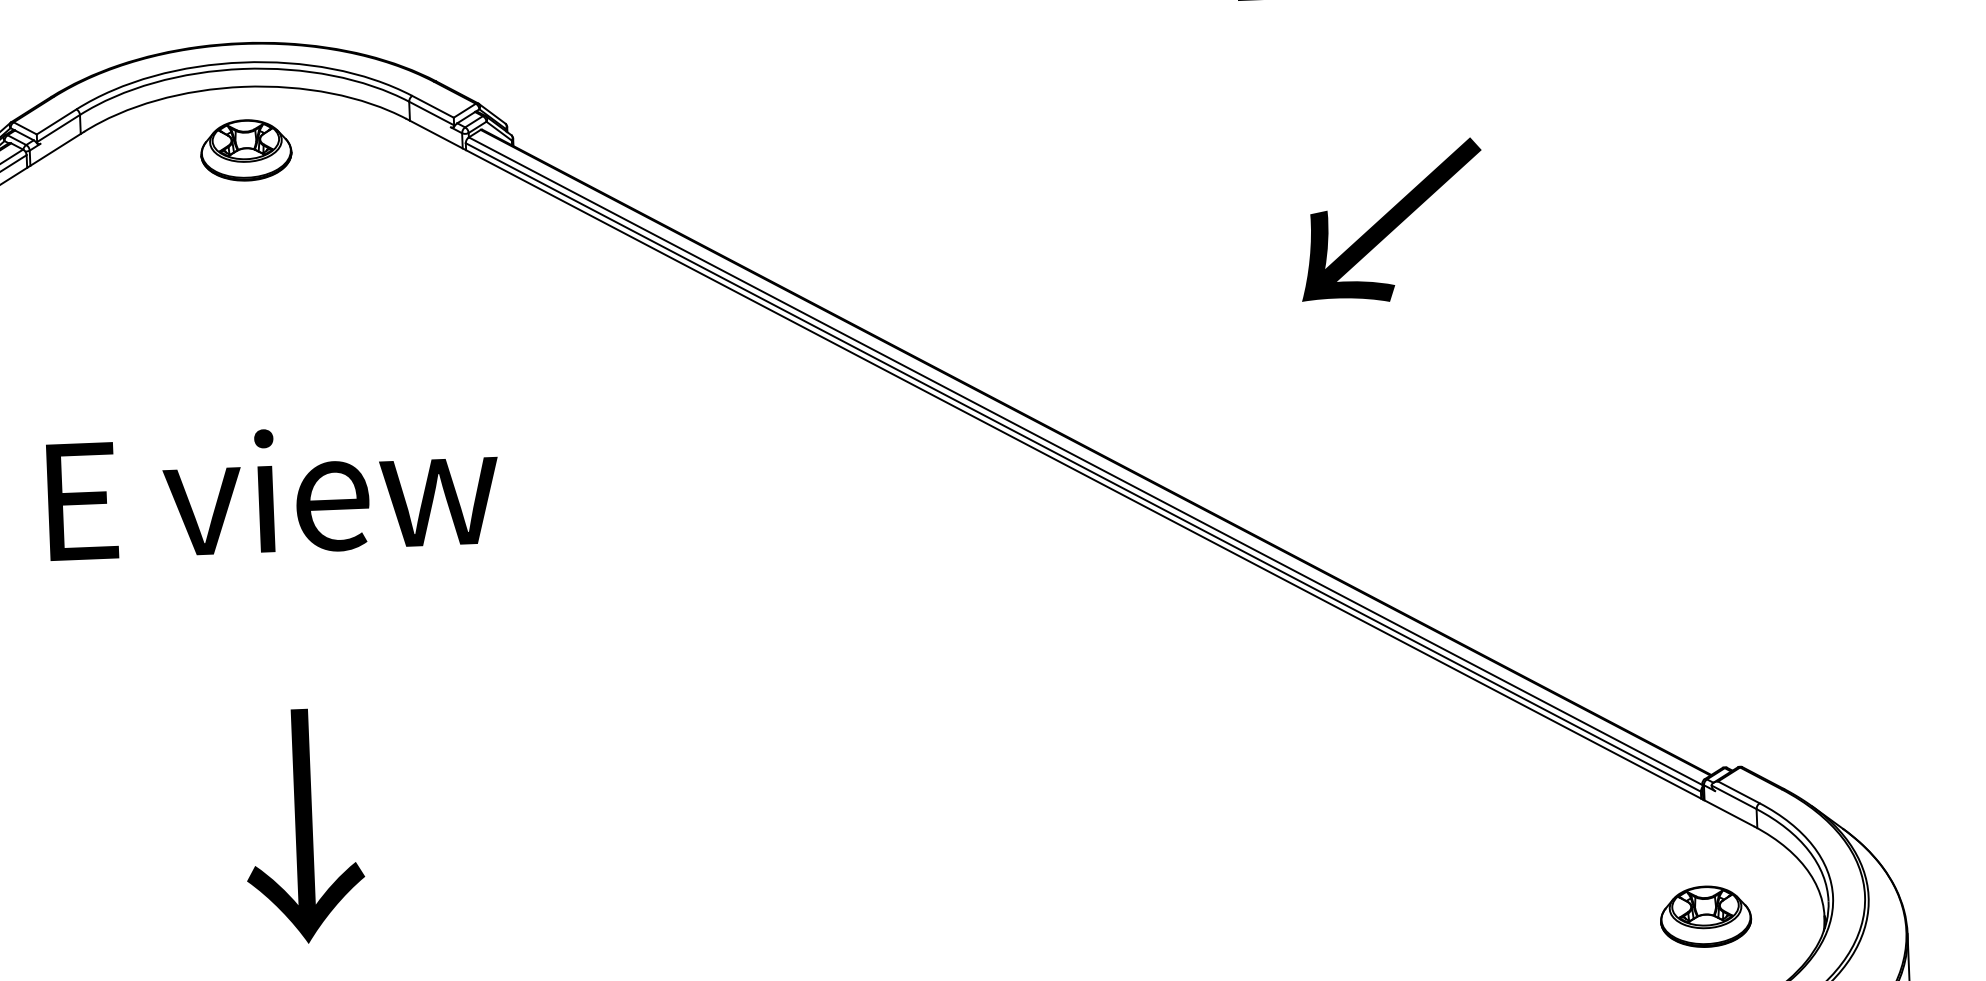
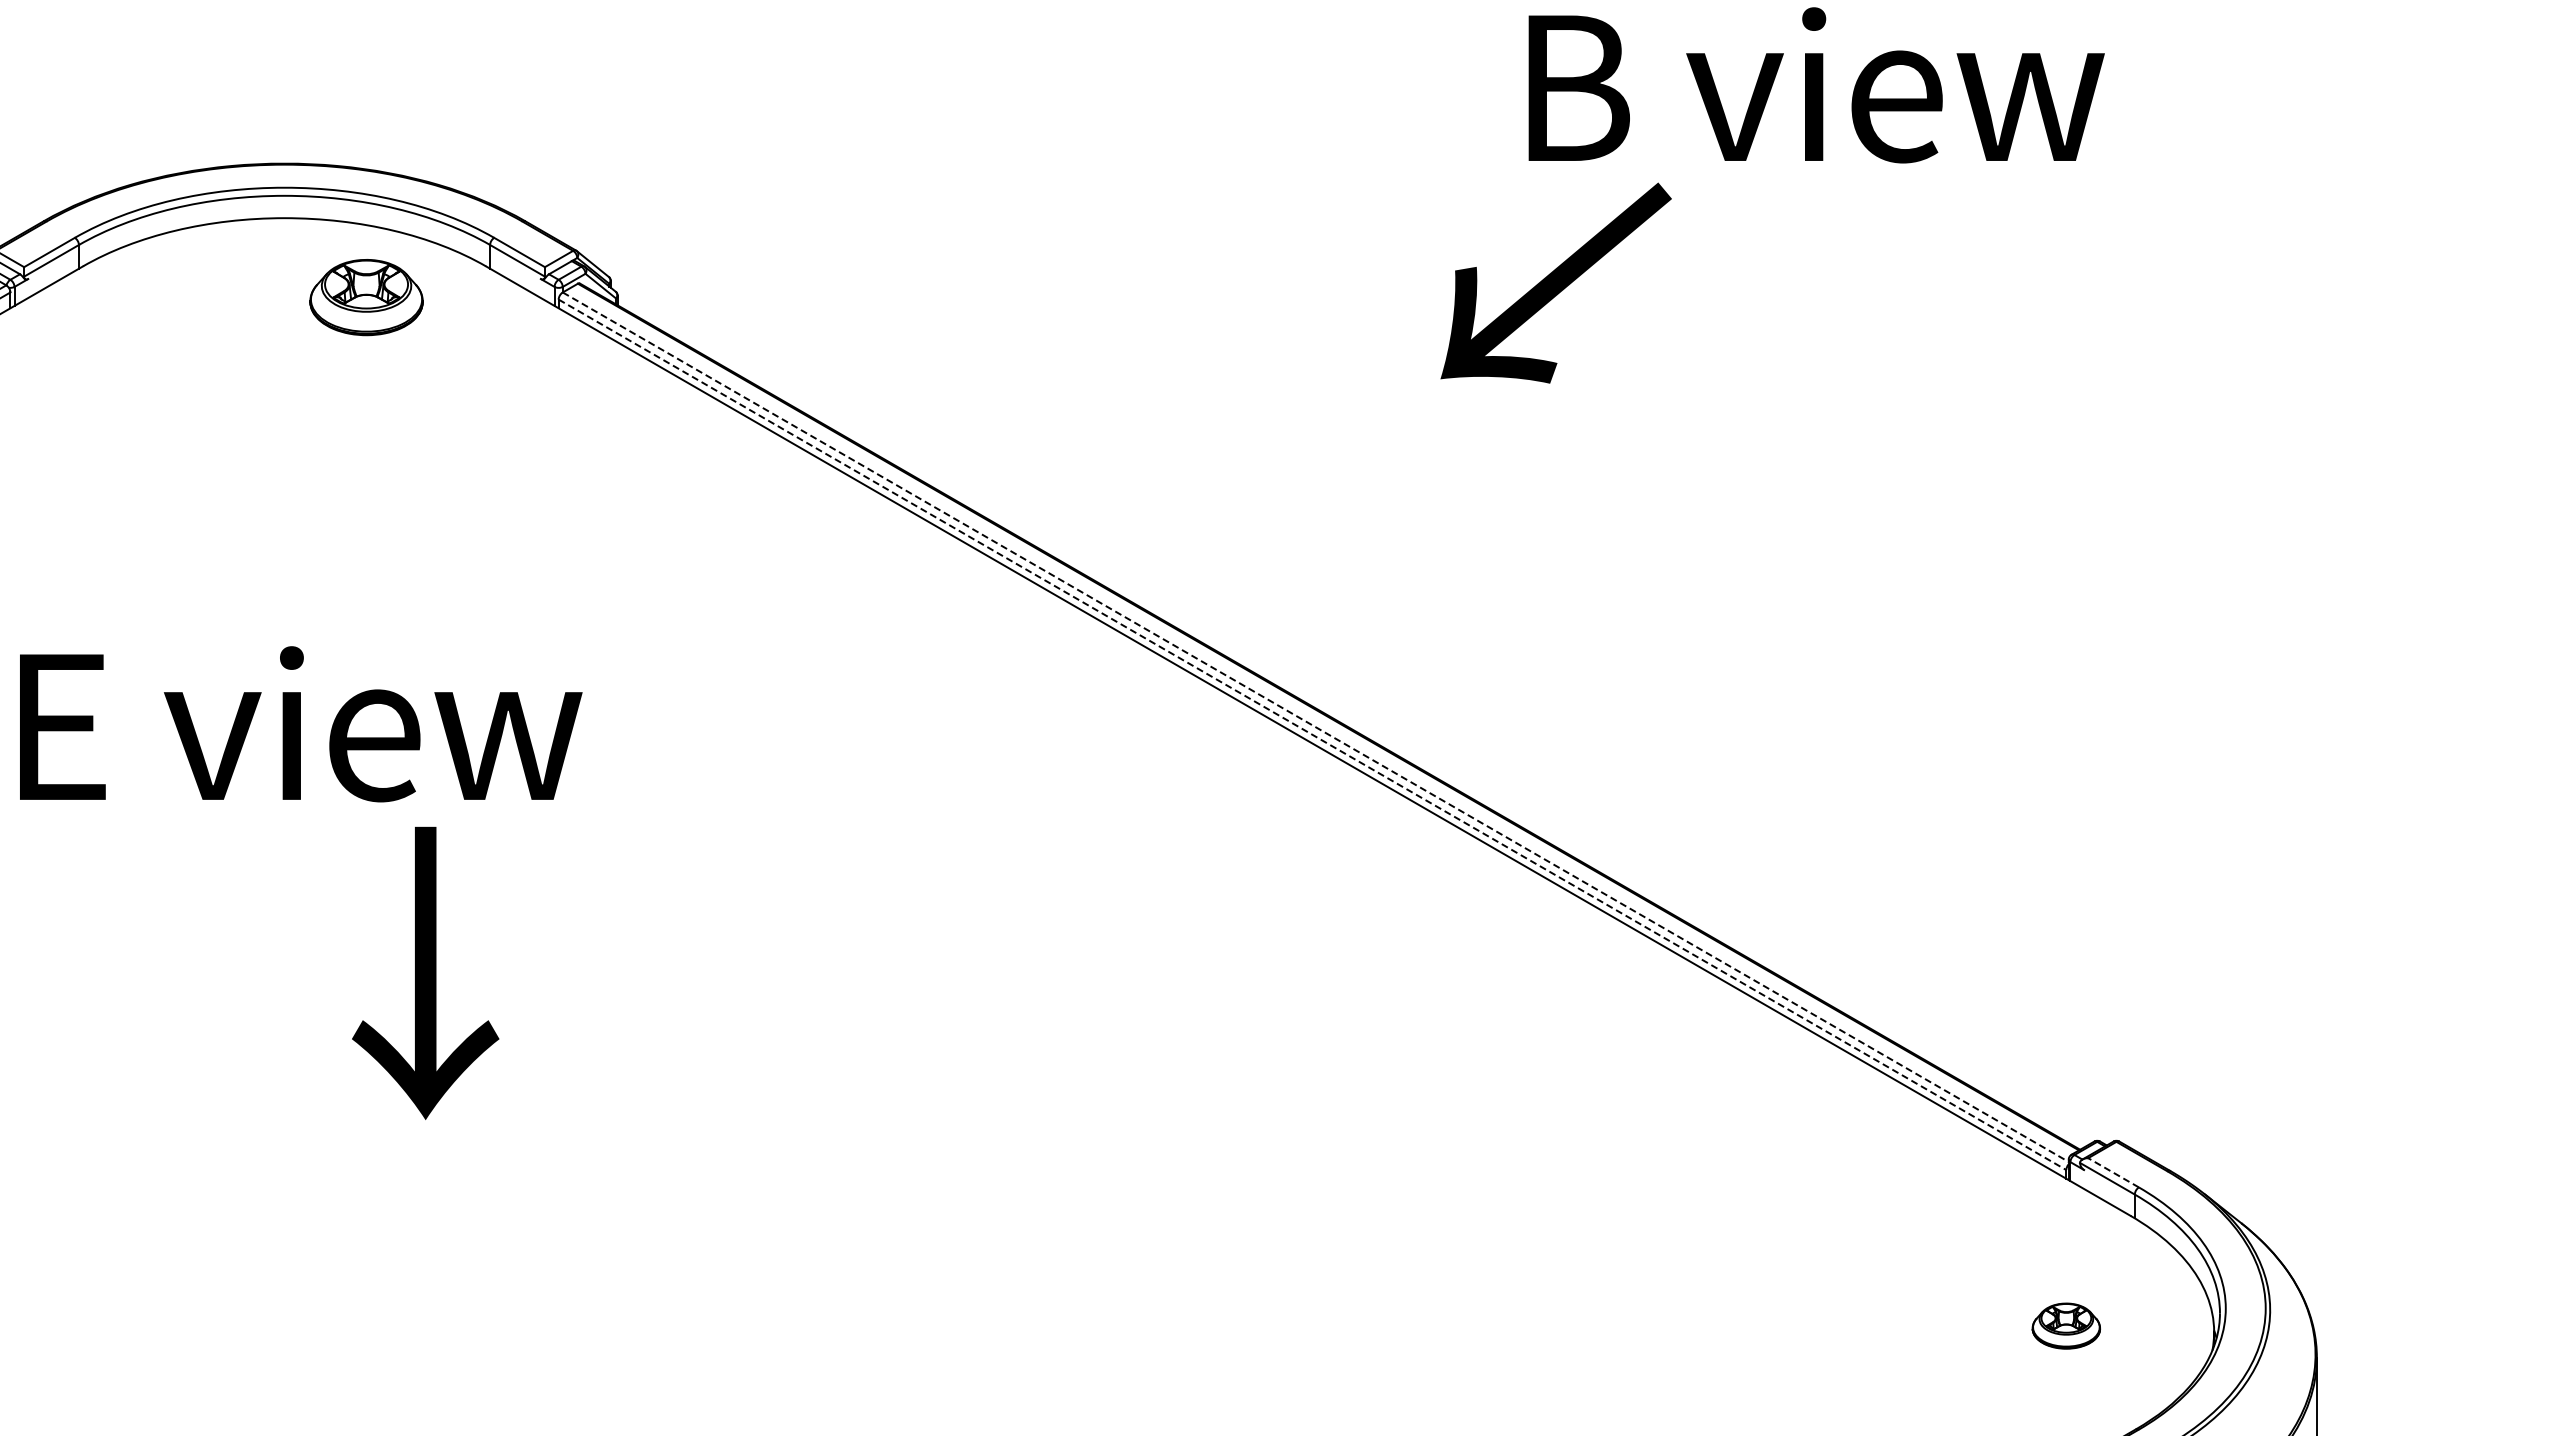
part: (246, 150) -> (366, 297), moved
text: (1391, 220) -> (1555, 282), moved
line: (1086, 461) -> (1316, 727), solid -> dashed
line: (1083, 468) -> (1312, 735), solid -> dashed
line: (1738, 792) -> (2113, 1172), solid -> dashed
text: (303, 825) -> (425, 972), moved
part: (1706, 916) -> (2066, 1325), size x0.6

